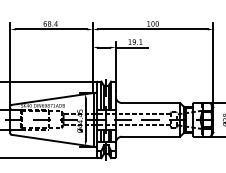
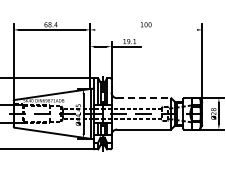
line: (152, 29) -> (145, 29), removed
line: (150, 103) -> (143, 98), solid -> dashed

